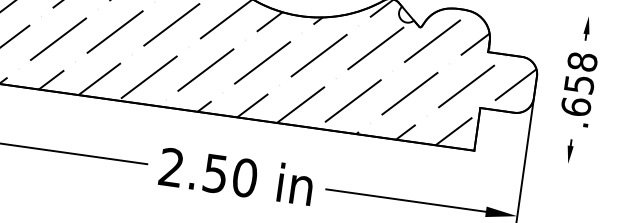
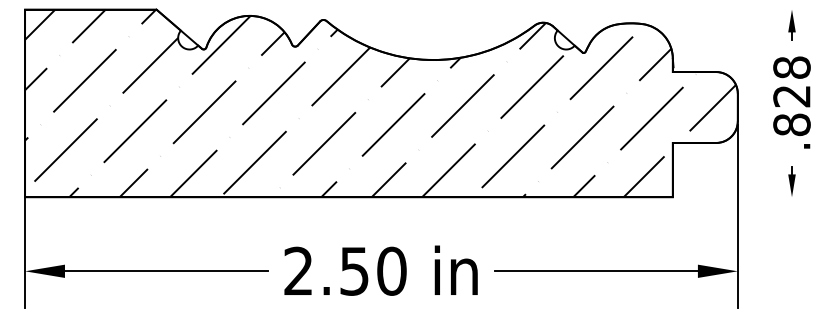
text: (577, 96) -> (791, 111), .658 -> .828

